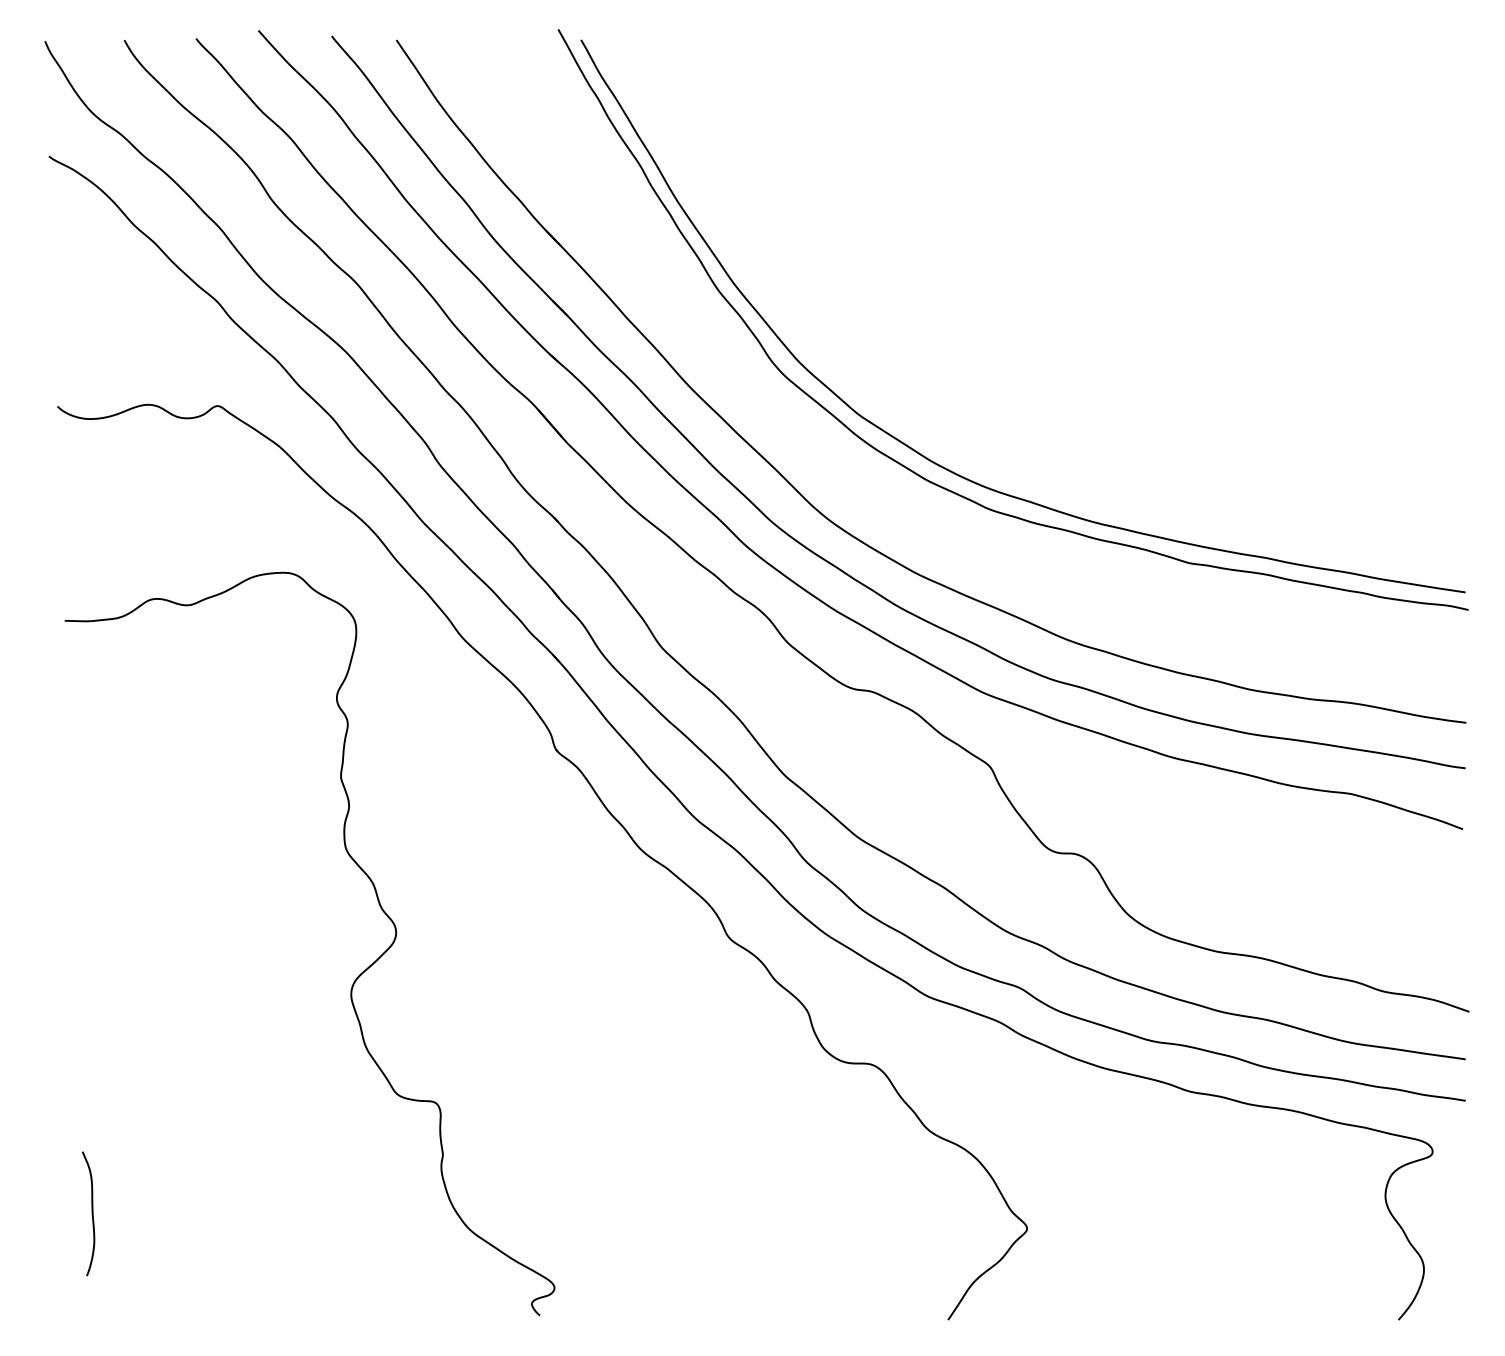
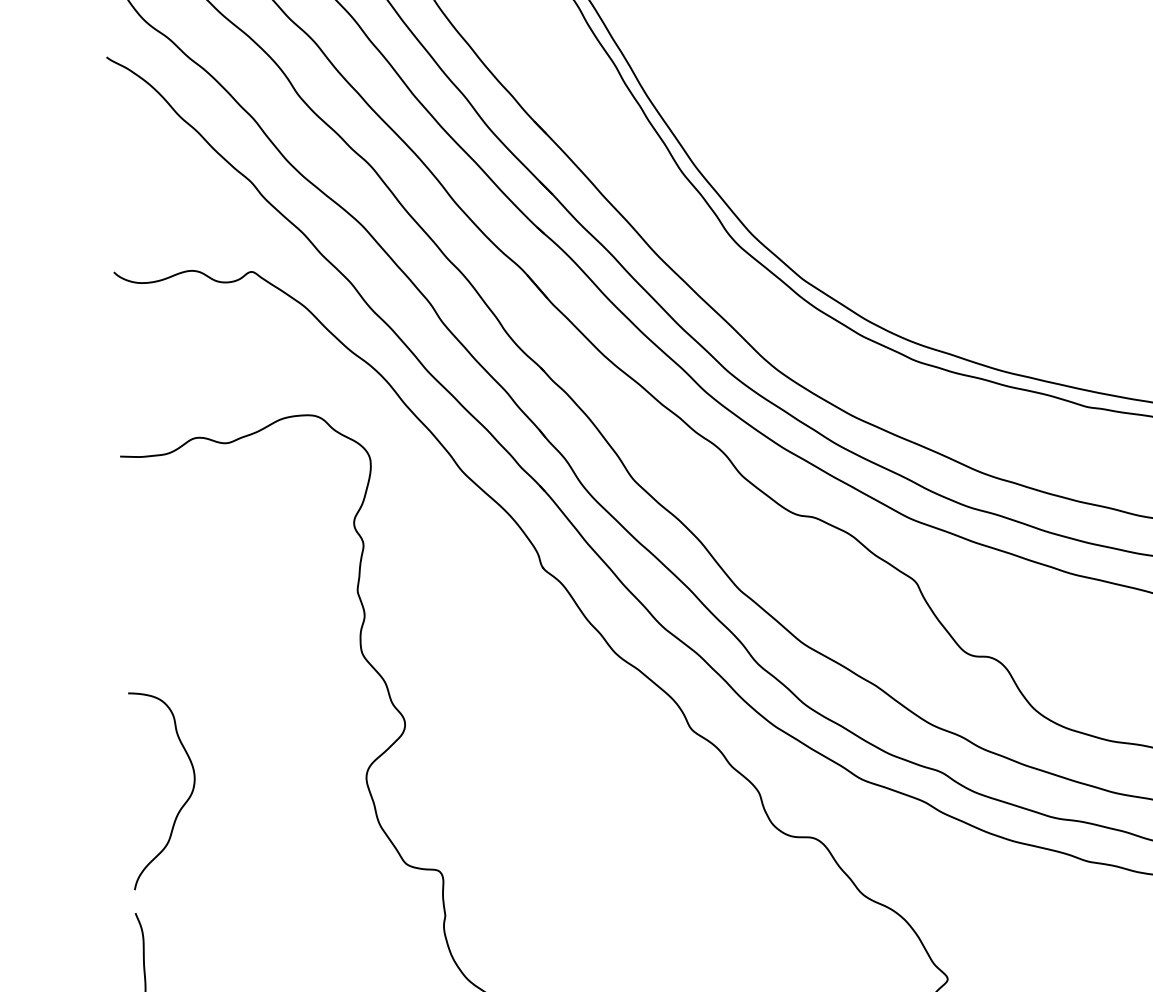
curve: (136, 1027) -> (181, 806), added

